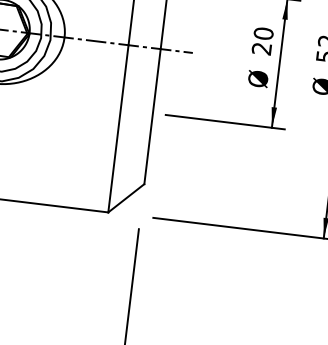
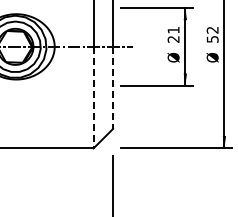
text: (263, 32) -> (173, 29), 20 -> 21
line: (153, 117) -> (113, 88), solid -> dashed
line: (118, 128) -> (93, 97), solid -> dashed

